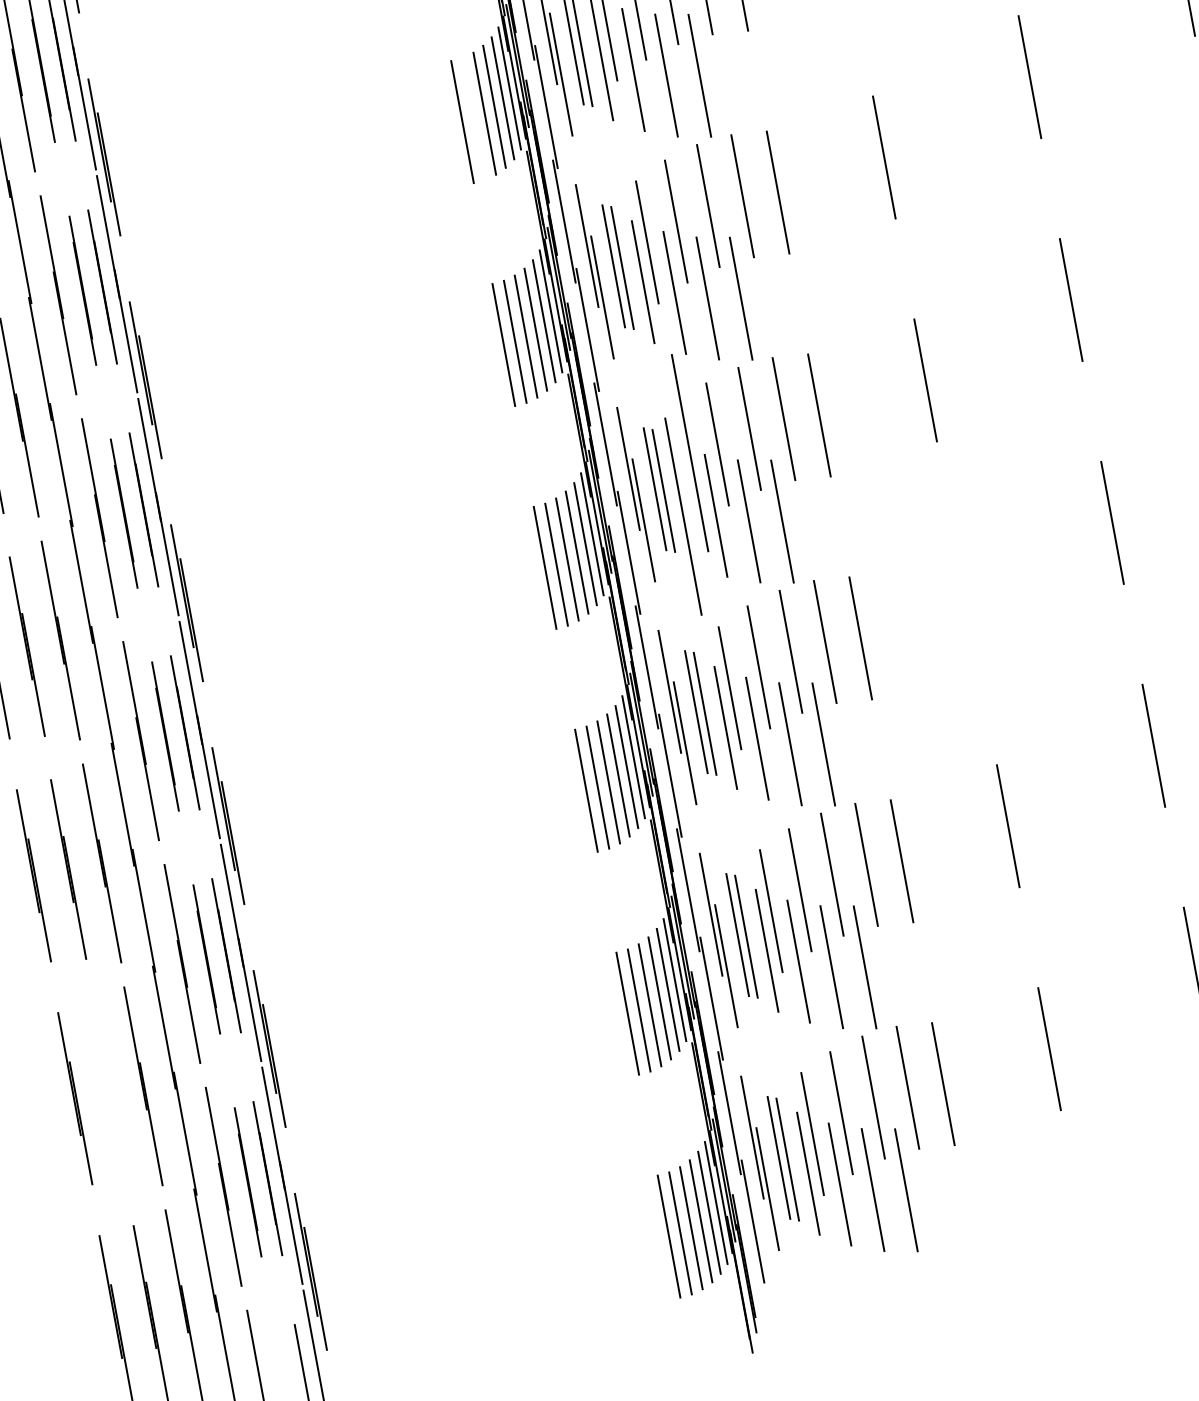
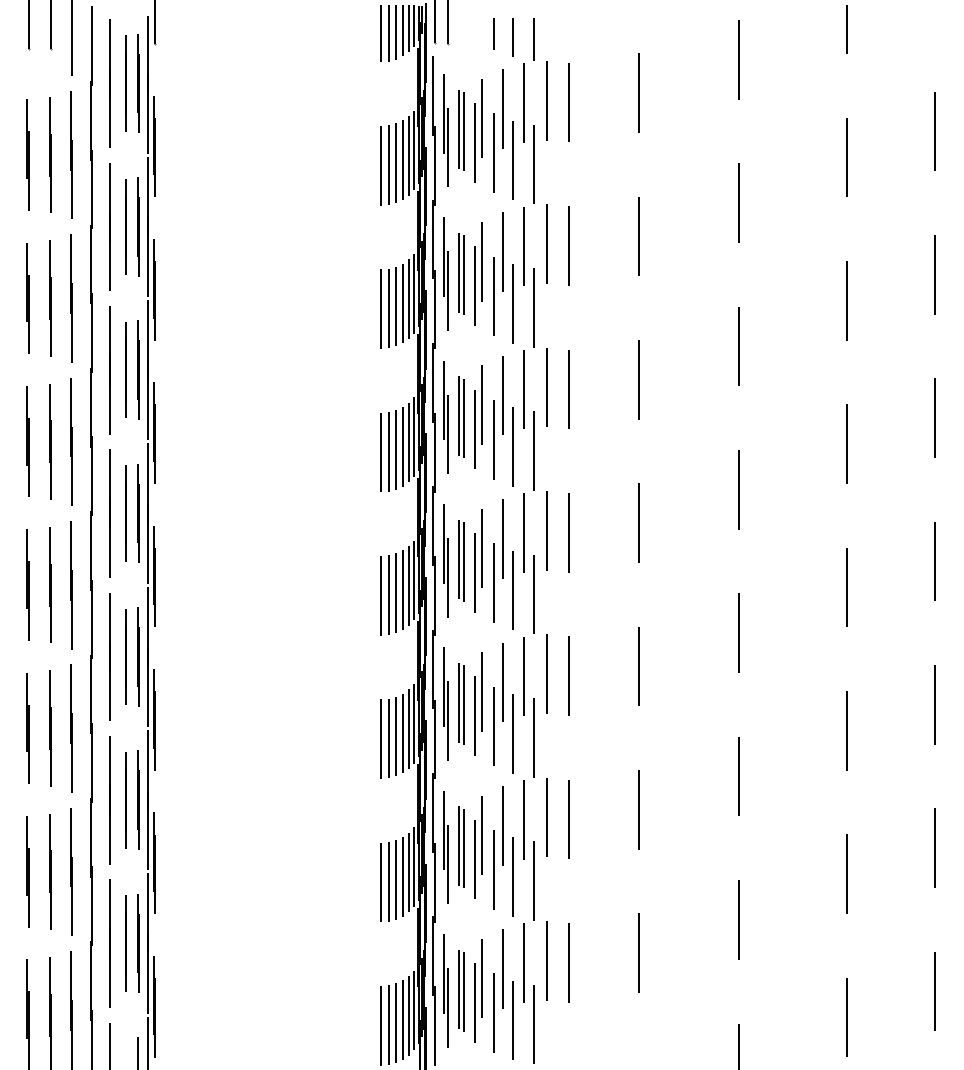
line: (473, 119) -> (388, 308), added
part: (686, 484) -> (478, 560), size x0.62
line: (967, 603) -> (639, 666), added
line: (110, 1091) -> (50, 871), added

